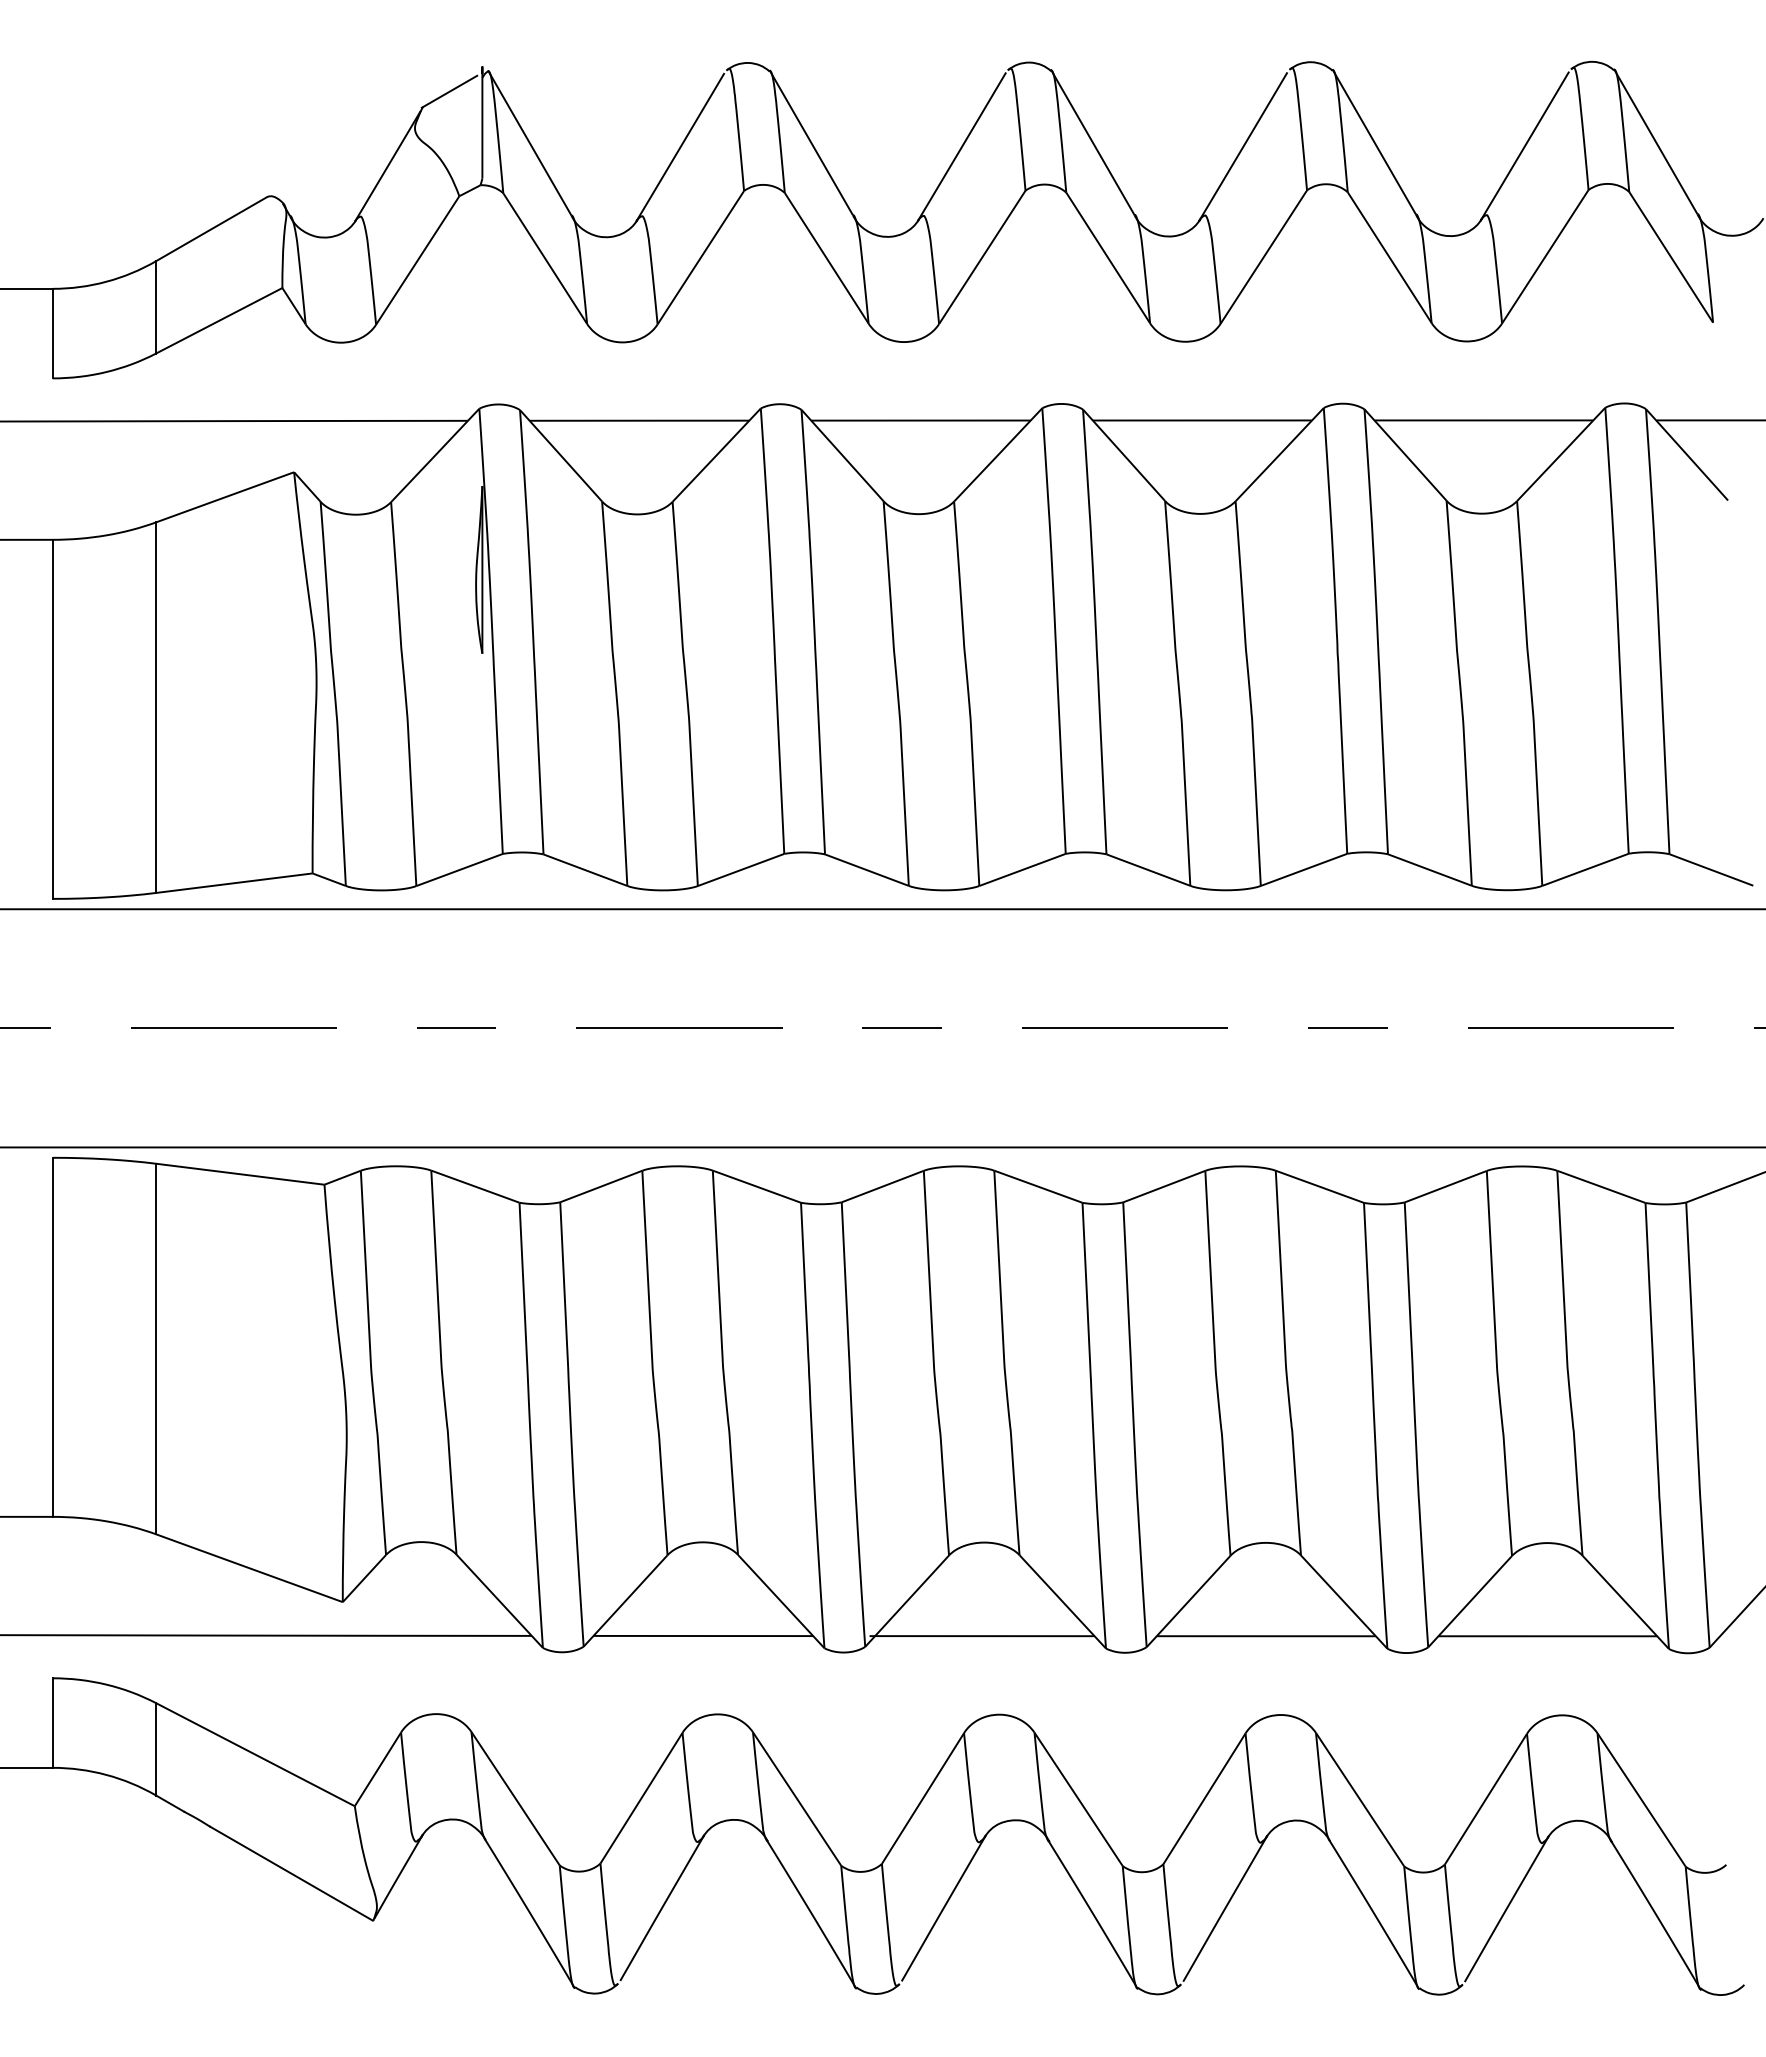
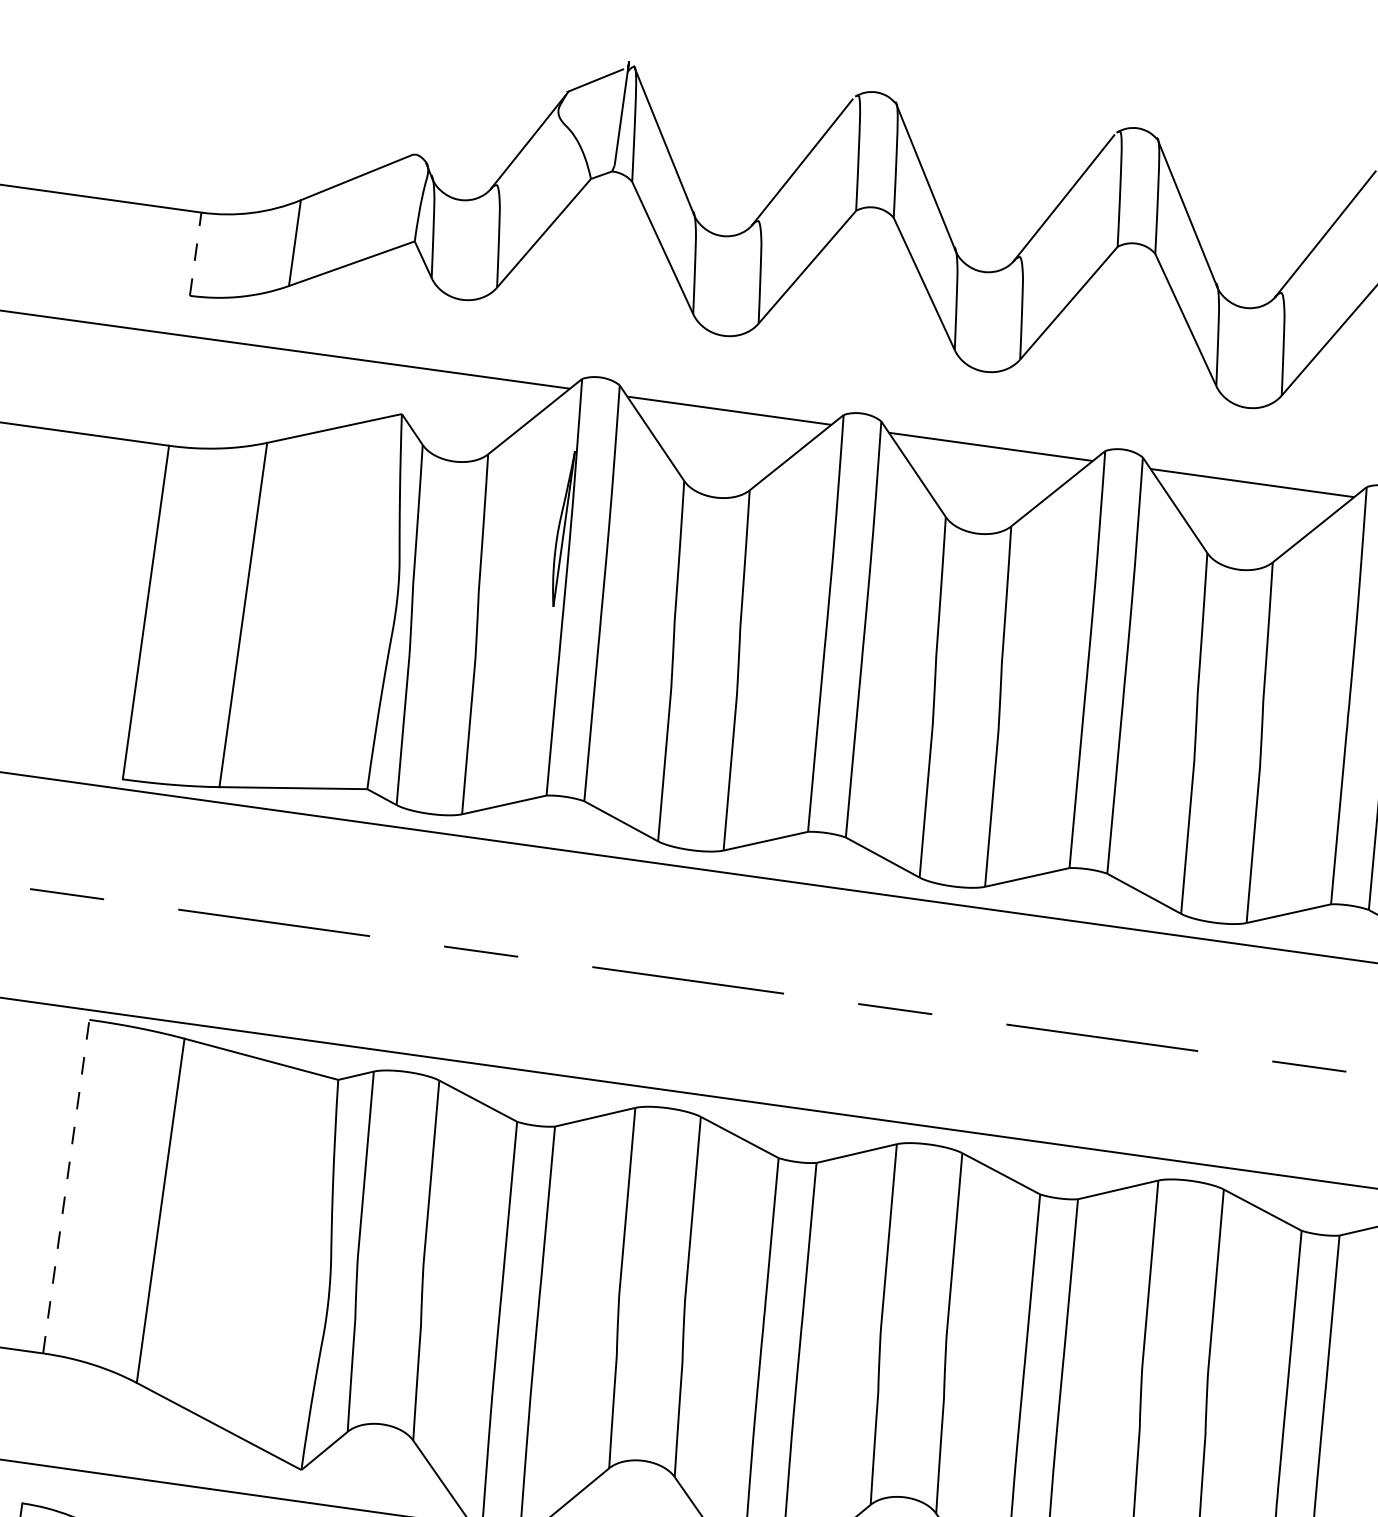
line: (52, 333) -> (195, 254), solid -> dashed
line: (52, 1337) -> (65, 1186), solid -> dashed

